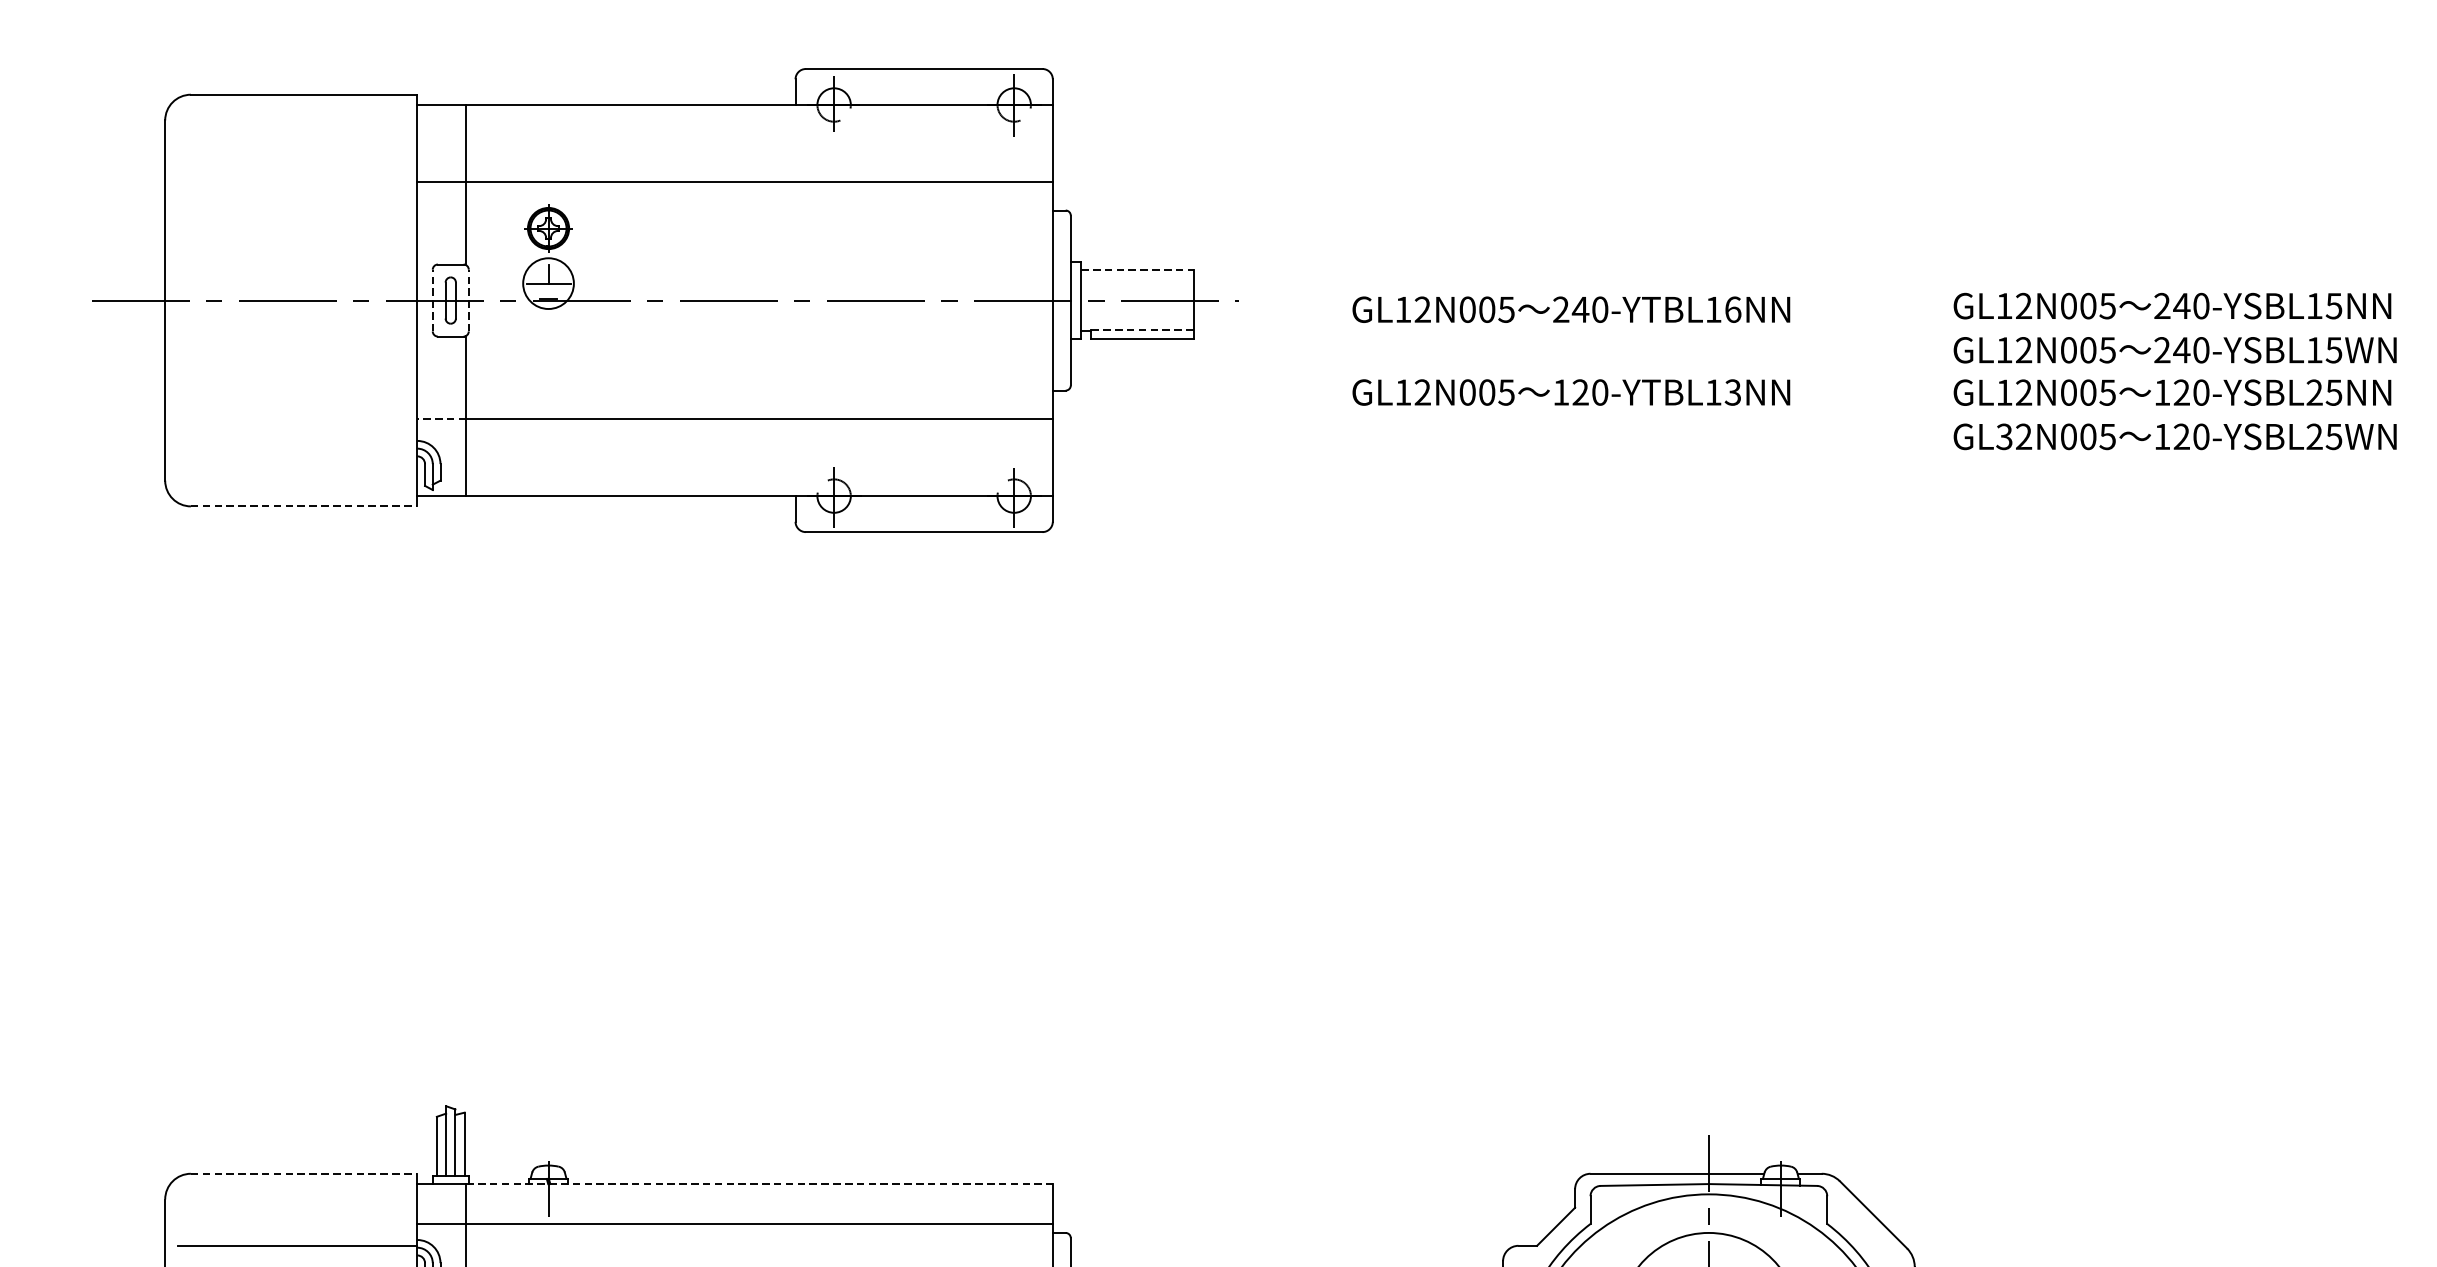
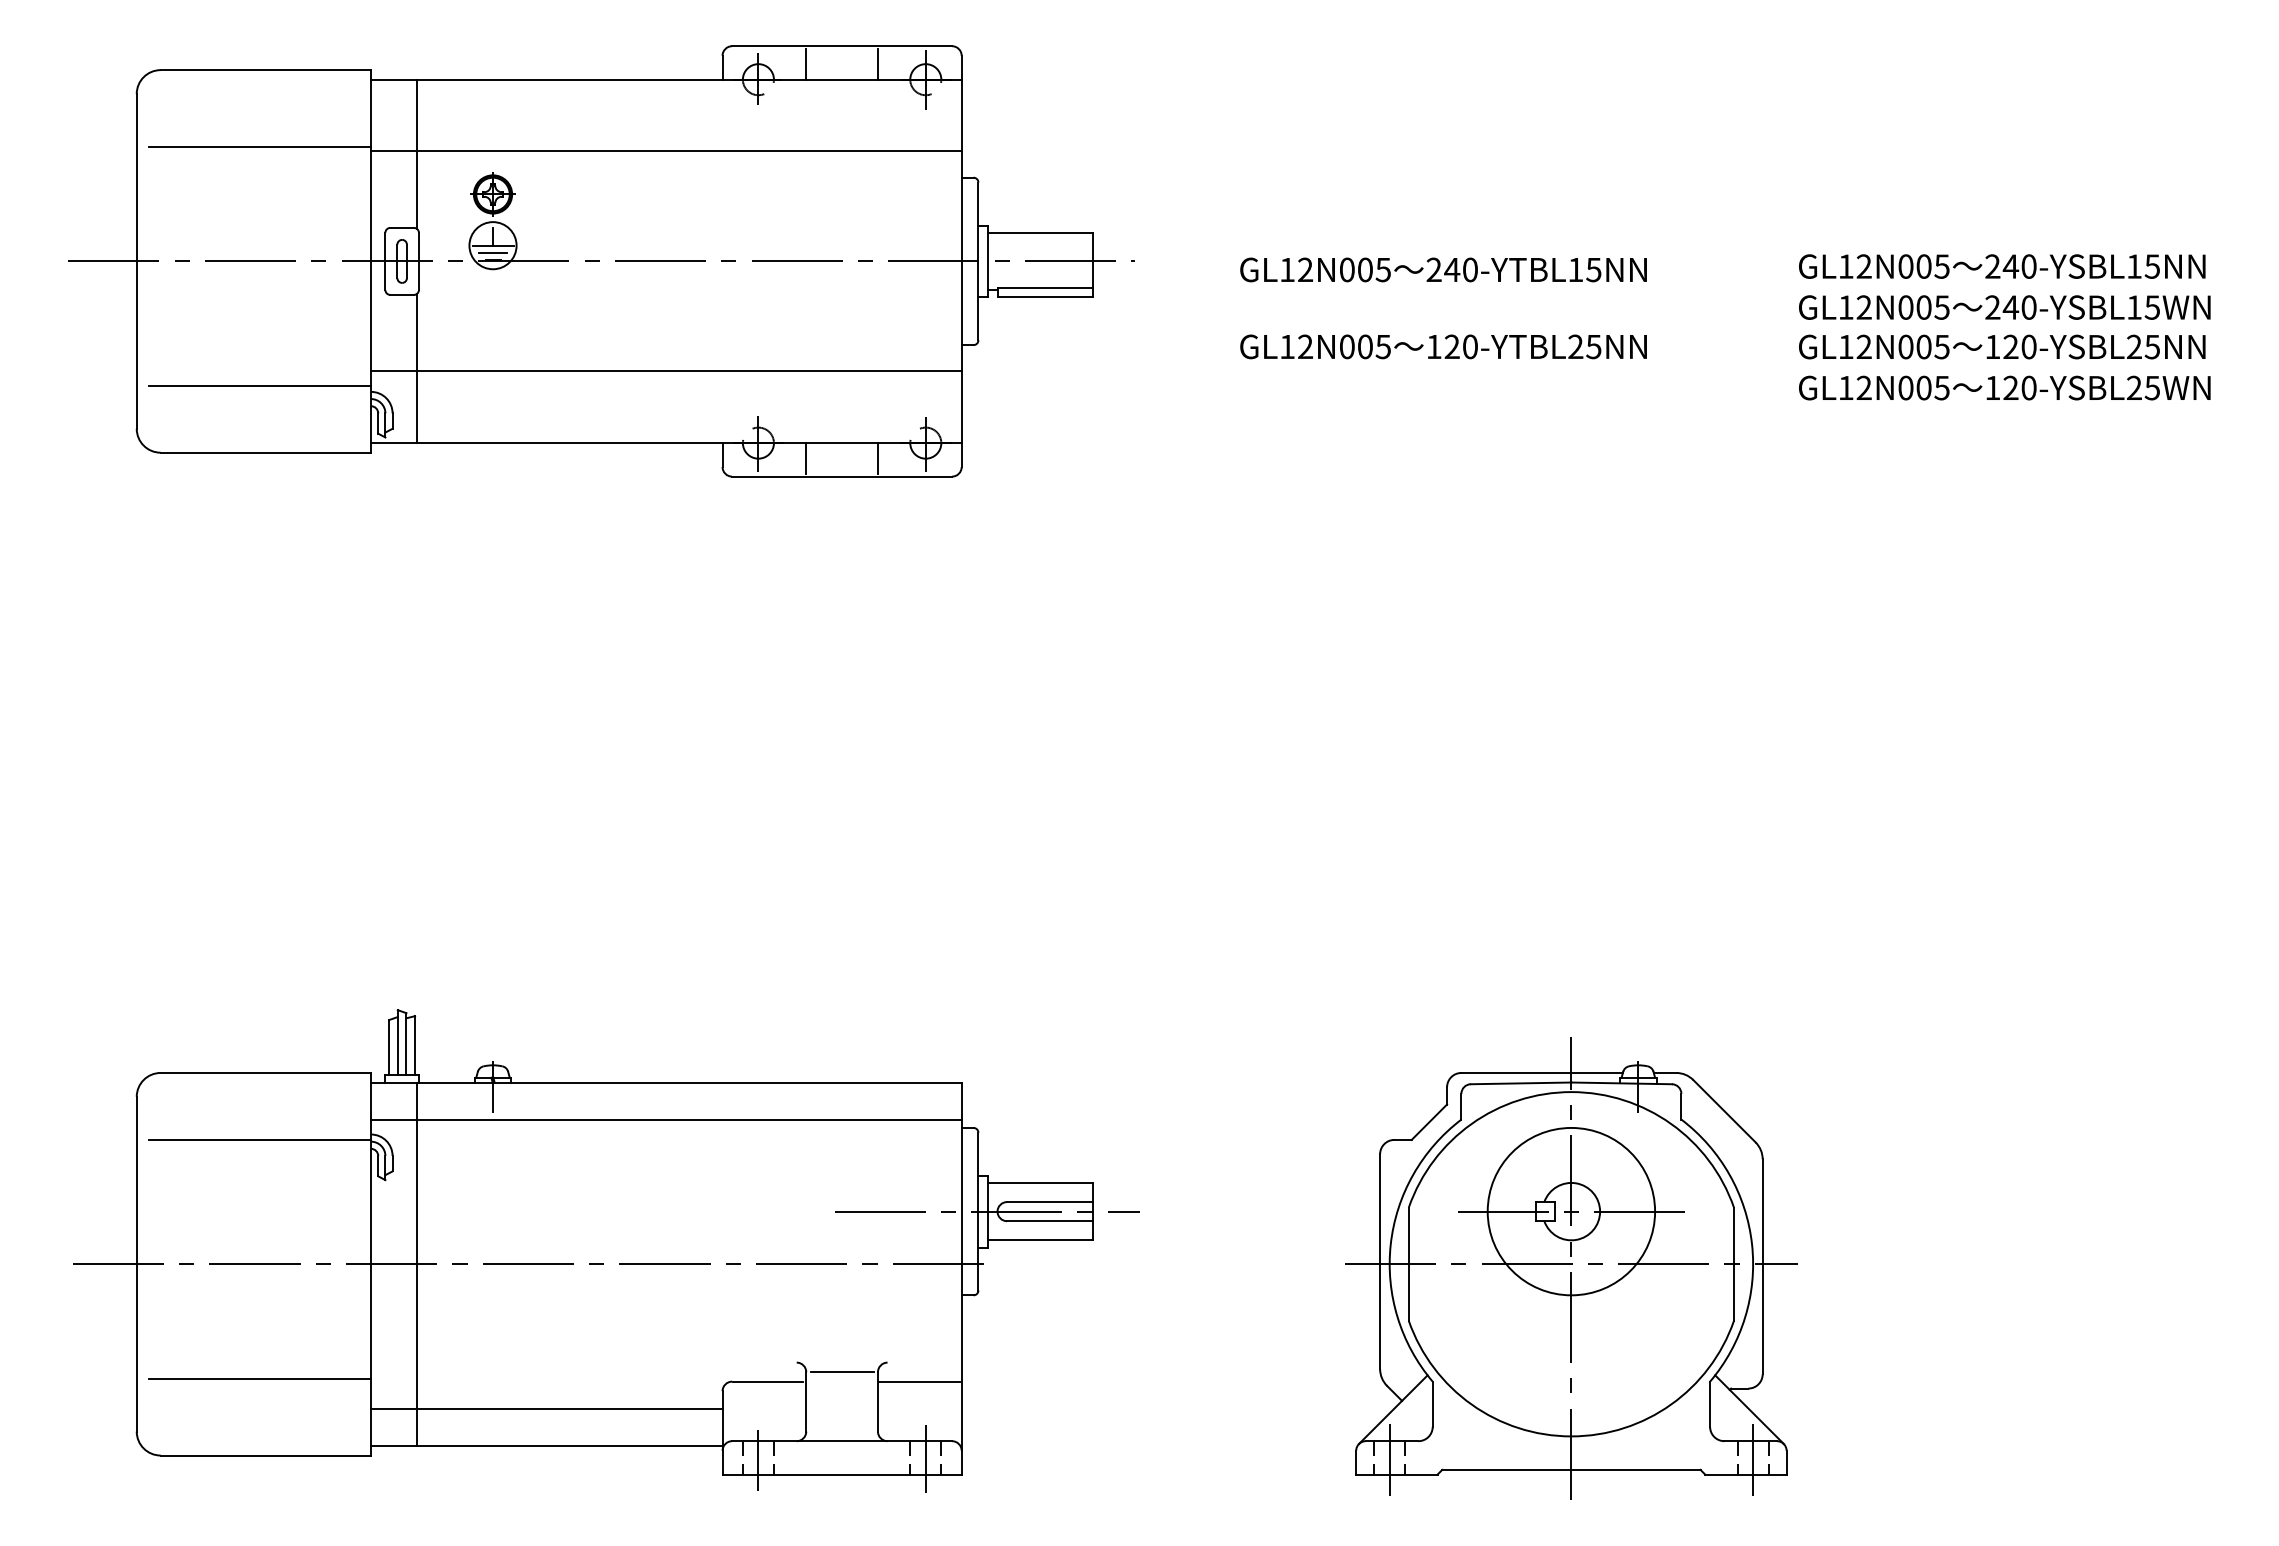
line: (885, 88) -> (806, 64), added
line: (962, 88) -> (877, 64), added
line: (297, 176) -> (259, 146), added
line: (1137, 269) -> (1040, 232), dashed -> solid
line: (547, 290) -> (492, 252), added
line: (432, 300) -> (385, 261), dashed -> solid
line: (468, 300) -> (418, 261), dashed -> solid
text: (1732, 309) -> (1593, 269), 240-YTBL16NN -> 240-YTBL15NN
line: (1143, 329) -> (1045, 288), dashed -> solid
text: (1722, 392) -> (1584, 346), 120-YTBL13NN -> 120-YTBL25NN
line: (441, 419) -> (393, 371), dashed -> solid
line: (297, 434) -> (259, 385), added
text: (2003, 436) -> (1845, 387), GL32N005 -> GL12N005
line: (304, 506) -> (266, 452), dashed -> solid
line: (885, 512) -> (806, 458), added
line: (962, 512) -> (877, 458), added
line: (304, 1173) -> (266, 1072), dashed -> solid
line: (759, 1184) -> (689, 1082), dashed -> solid

